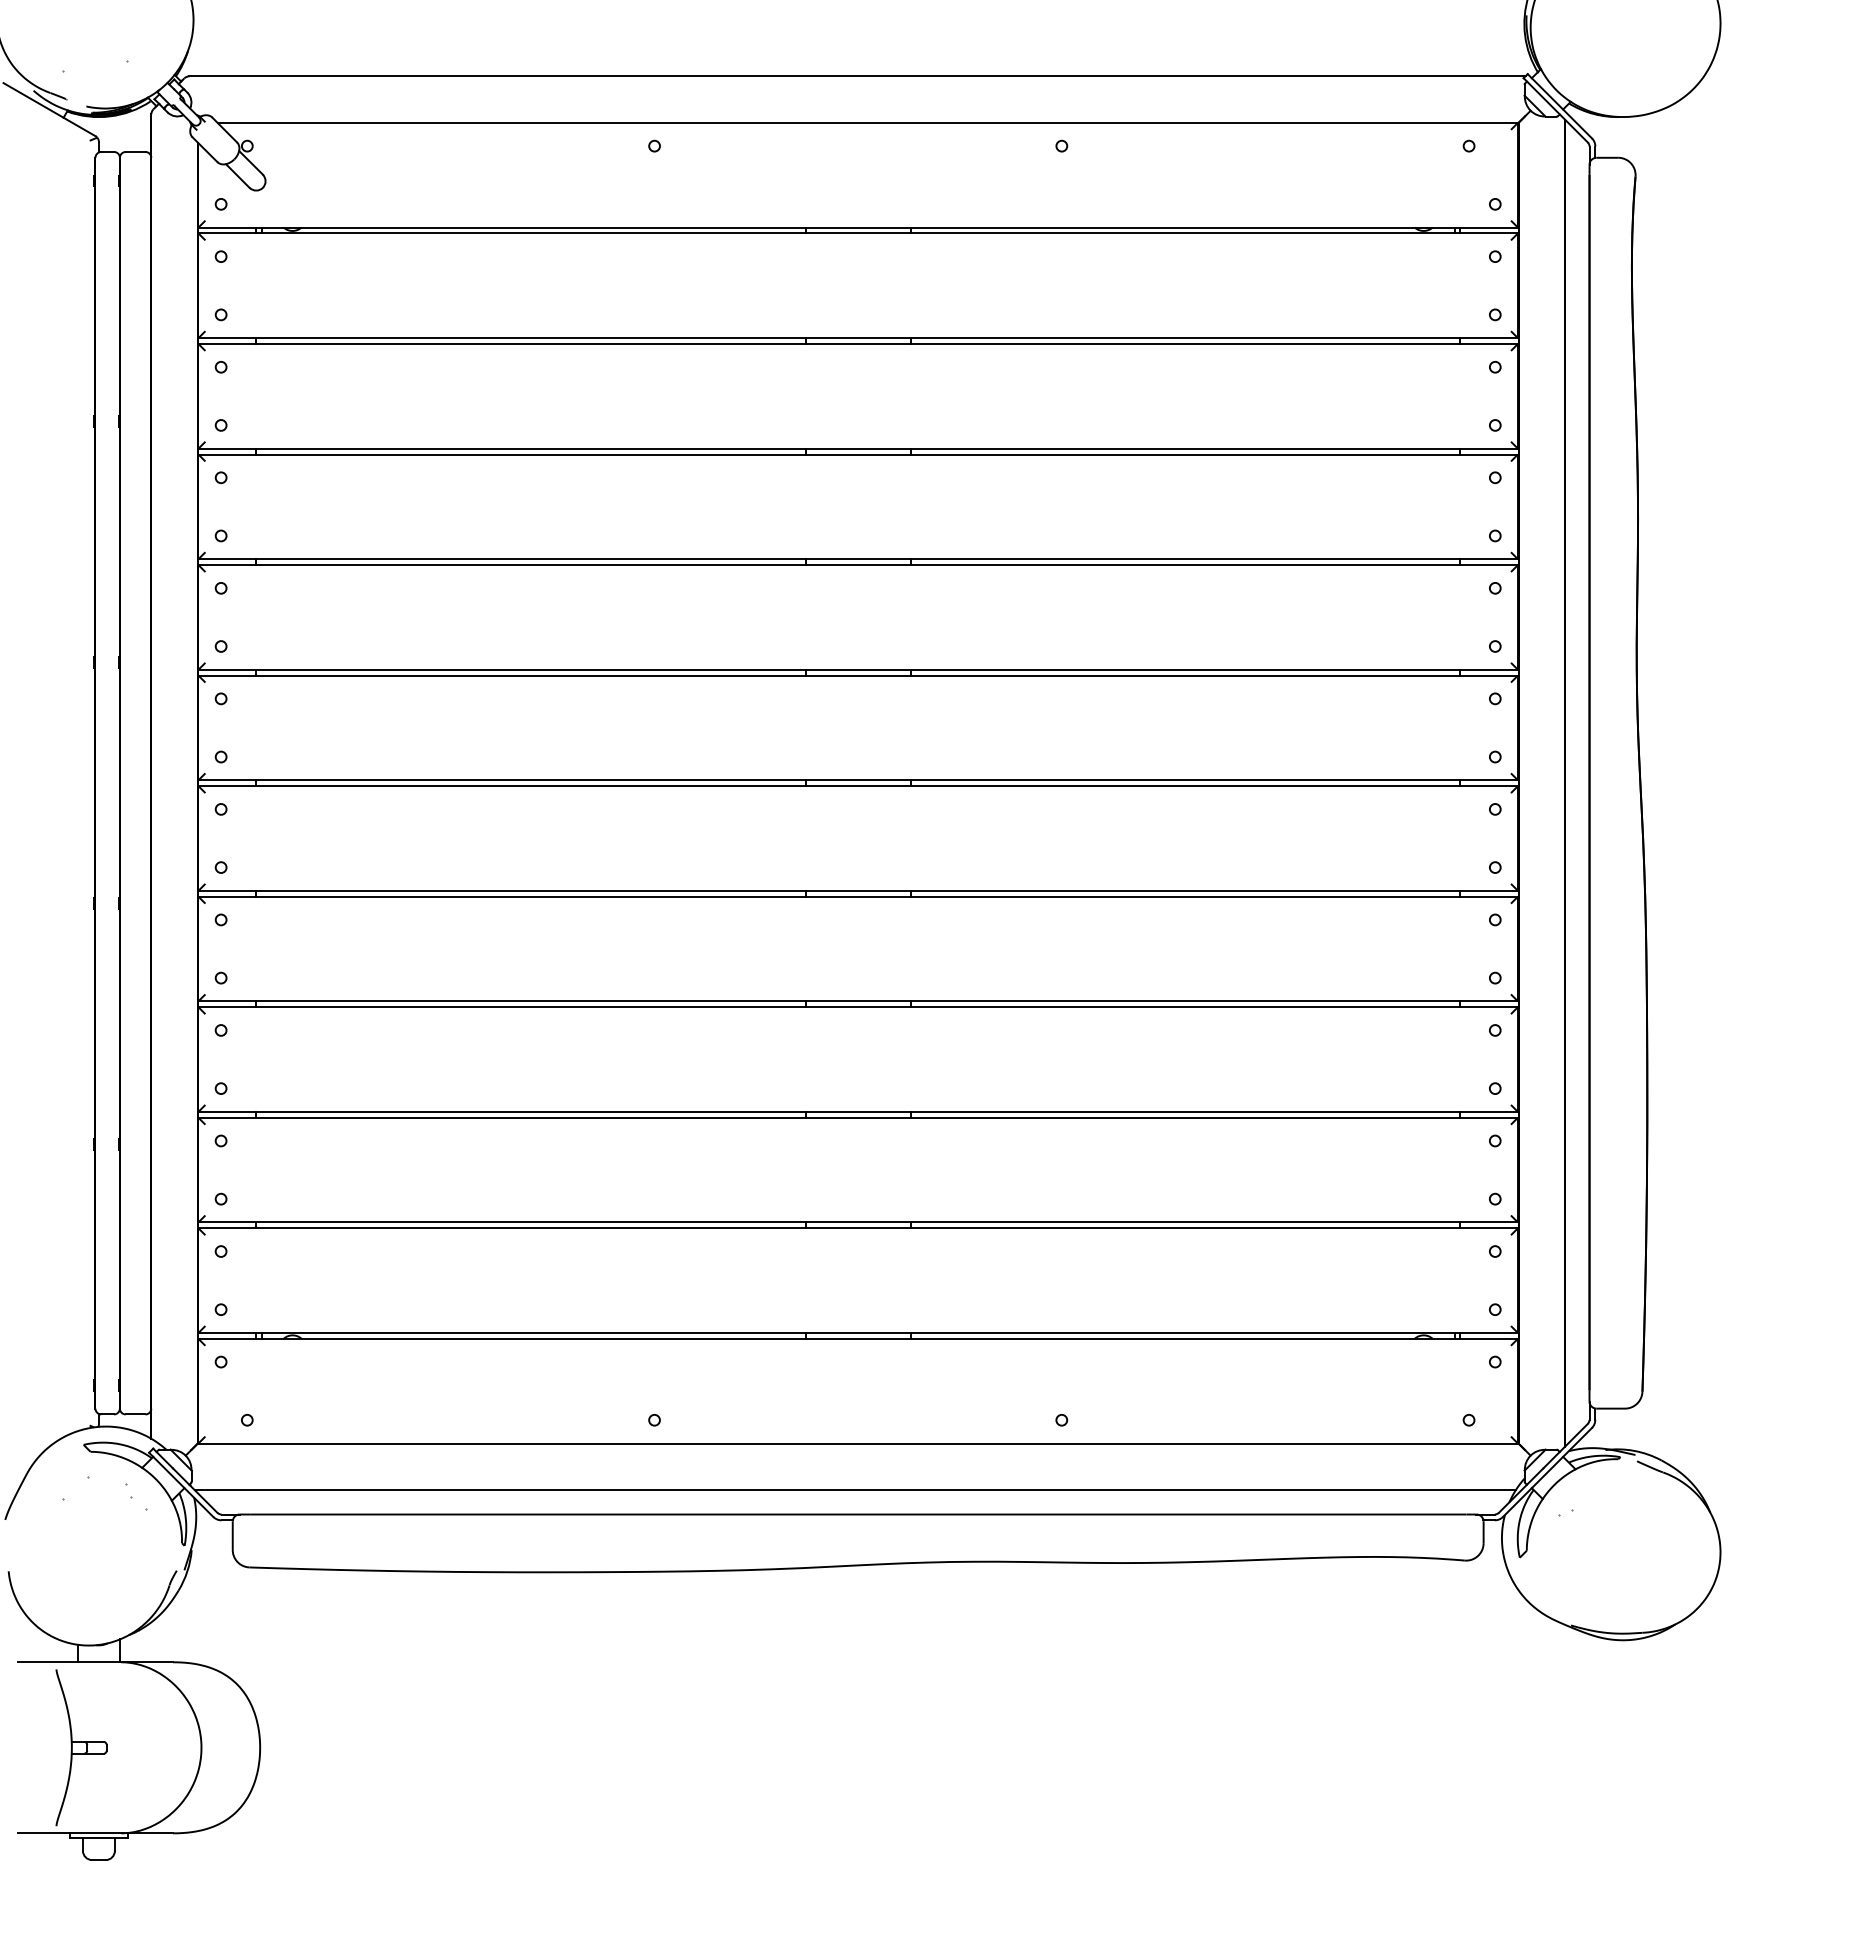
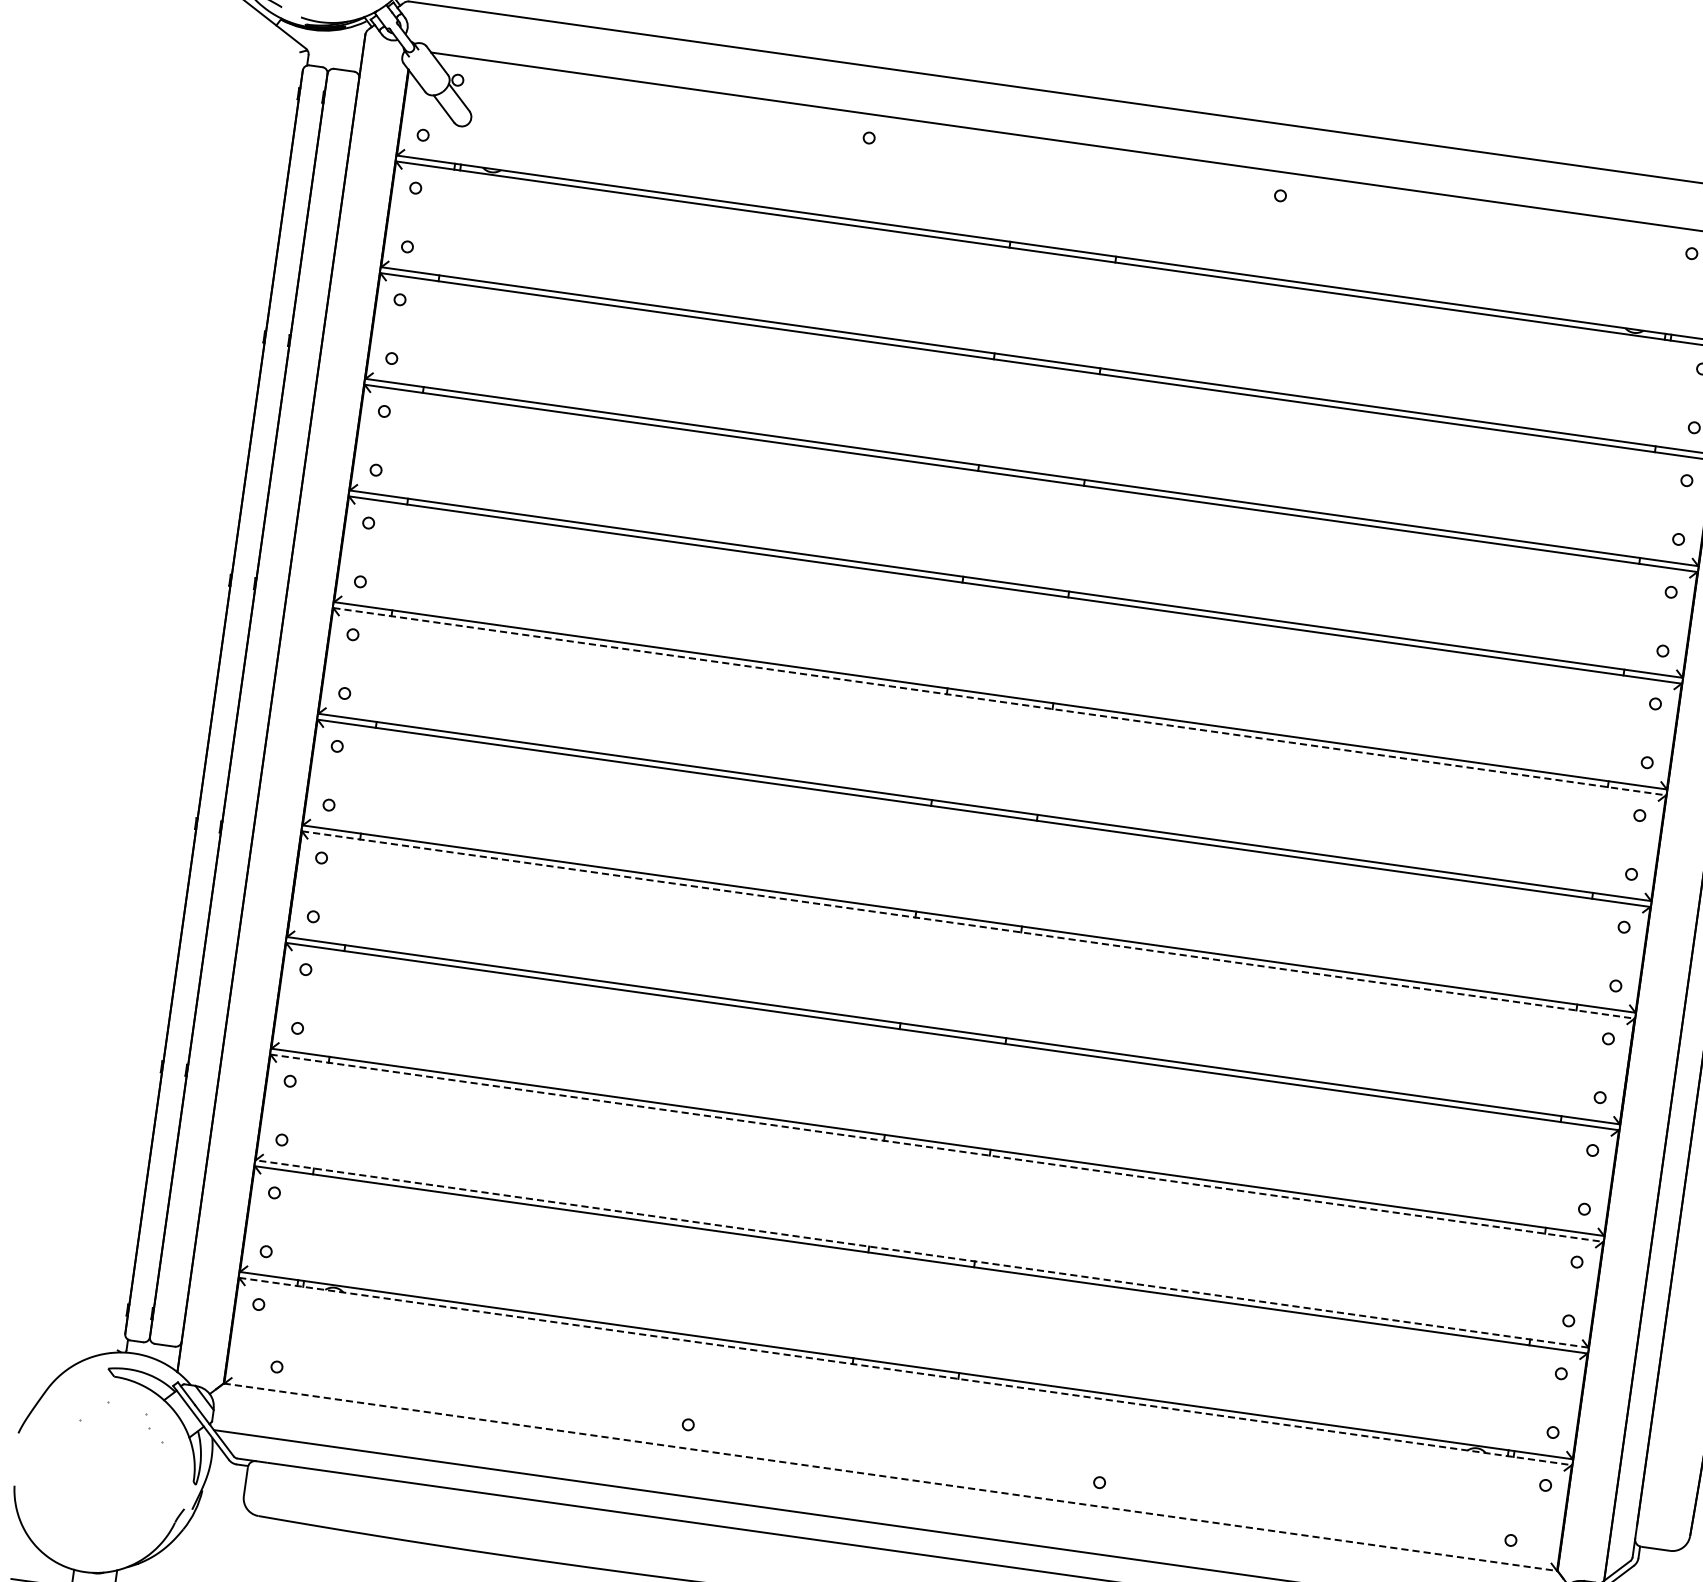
line: (858, 675) -> (1000, 701), solid -> dashed
line: (858, 896) -> (968, 924), solid -> dashed
line: (858, 1117) -> (937, 1148), solid -> dashed
line: (858, 1222) -> (922, 1254), solid -> dashed
line: (858, 1338) -> (905, 1371), solid -> dashed
line: (858, 1443) -> (890, 1477), solid -> dashed

